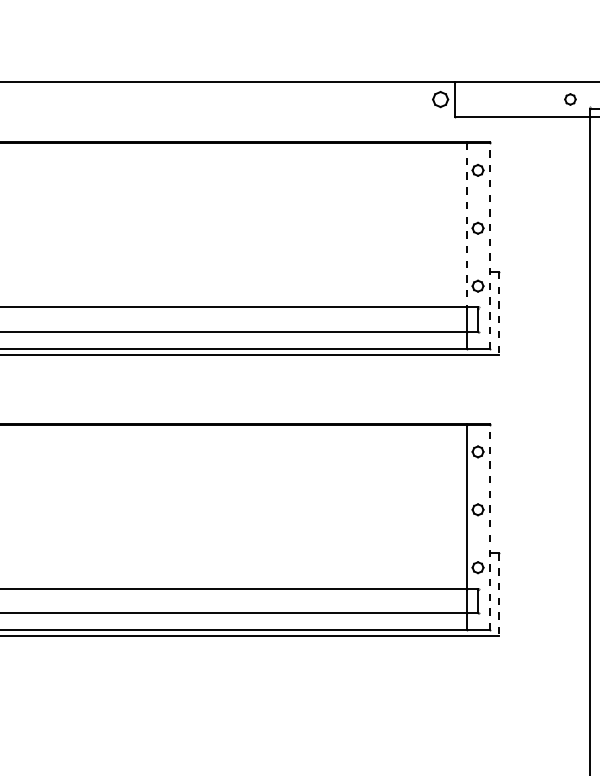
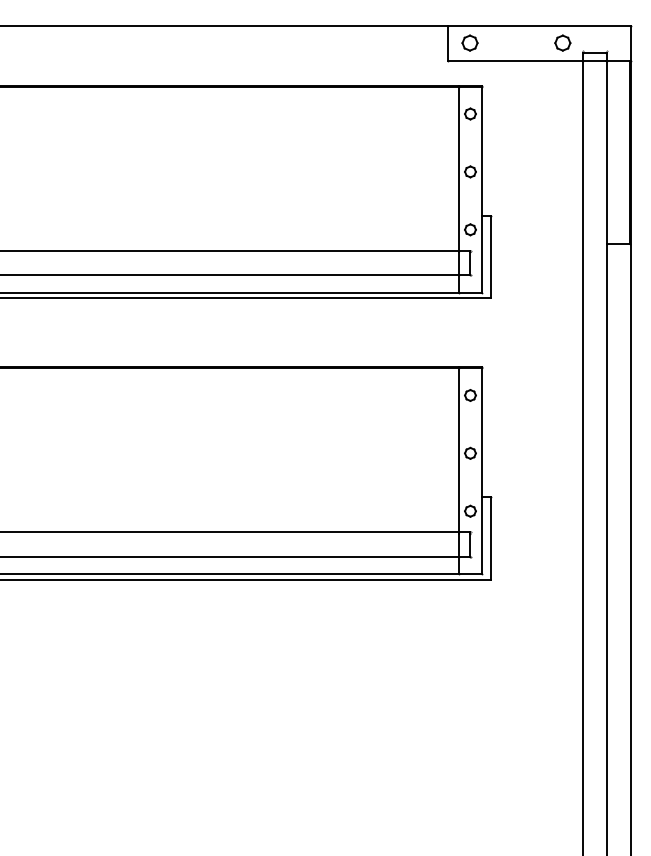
part: (440, 98) -> (469, 42), moved
part: (570, 98) -> (562, 42), size x1.43
line: (466, 225) -> (458, 169), dashed -> solid
line: (489, 245) -> (481, 189), dashed -> solid
line: (499, 313) -> (491, 257), dashed -> solid
line: (489, 527) -> (481, 471), dashed -> solid
line: (499, 594) -> (491, 538), dashed -> solid

